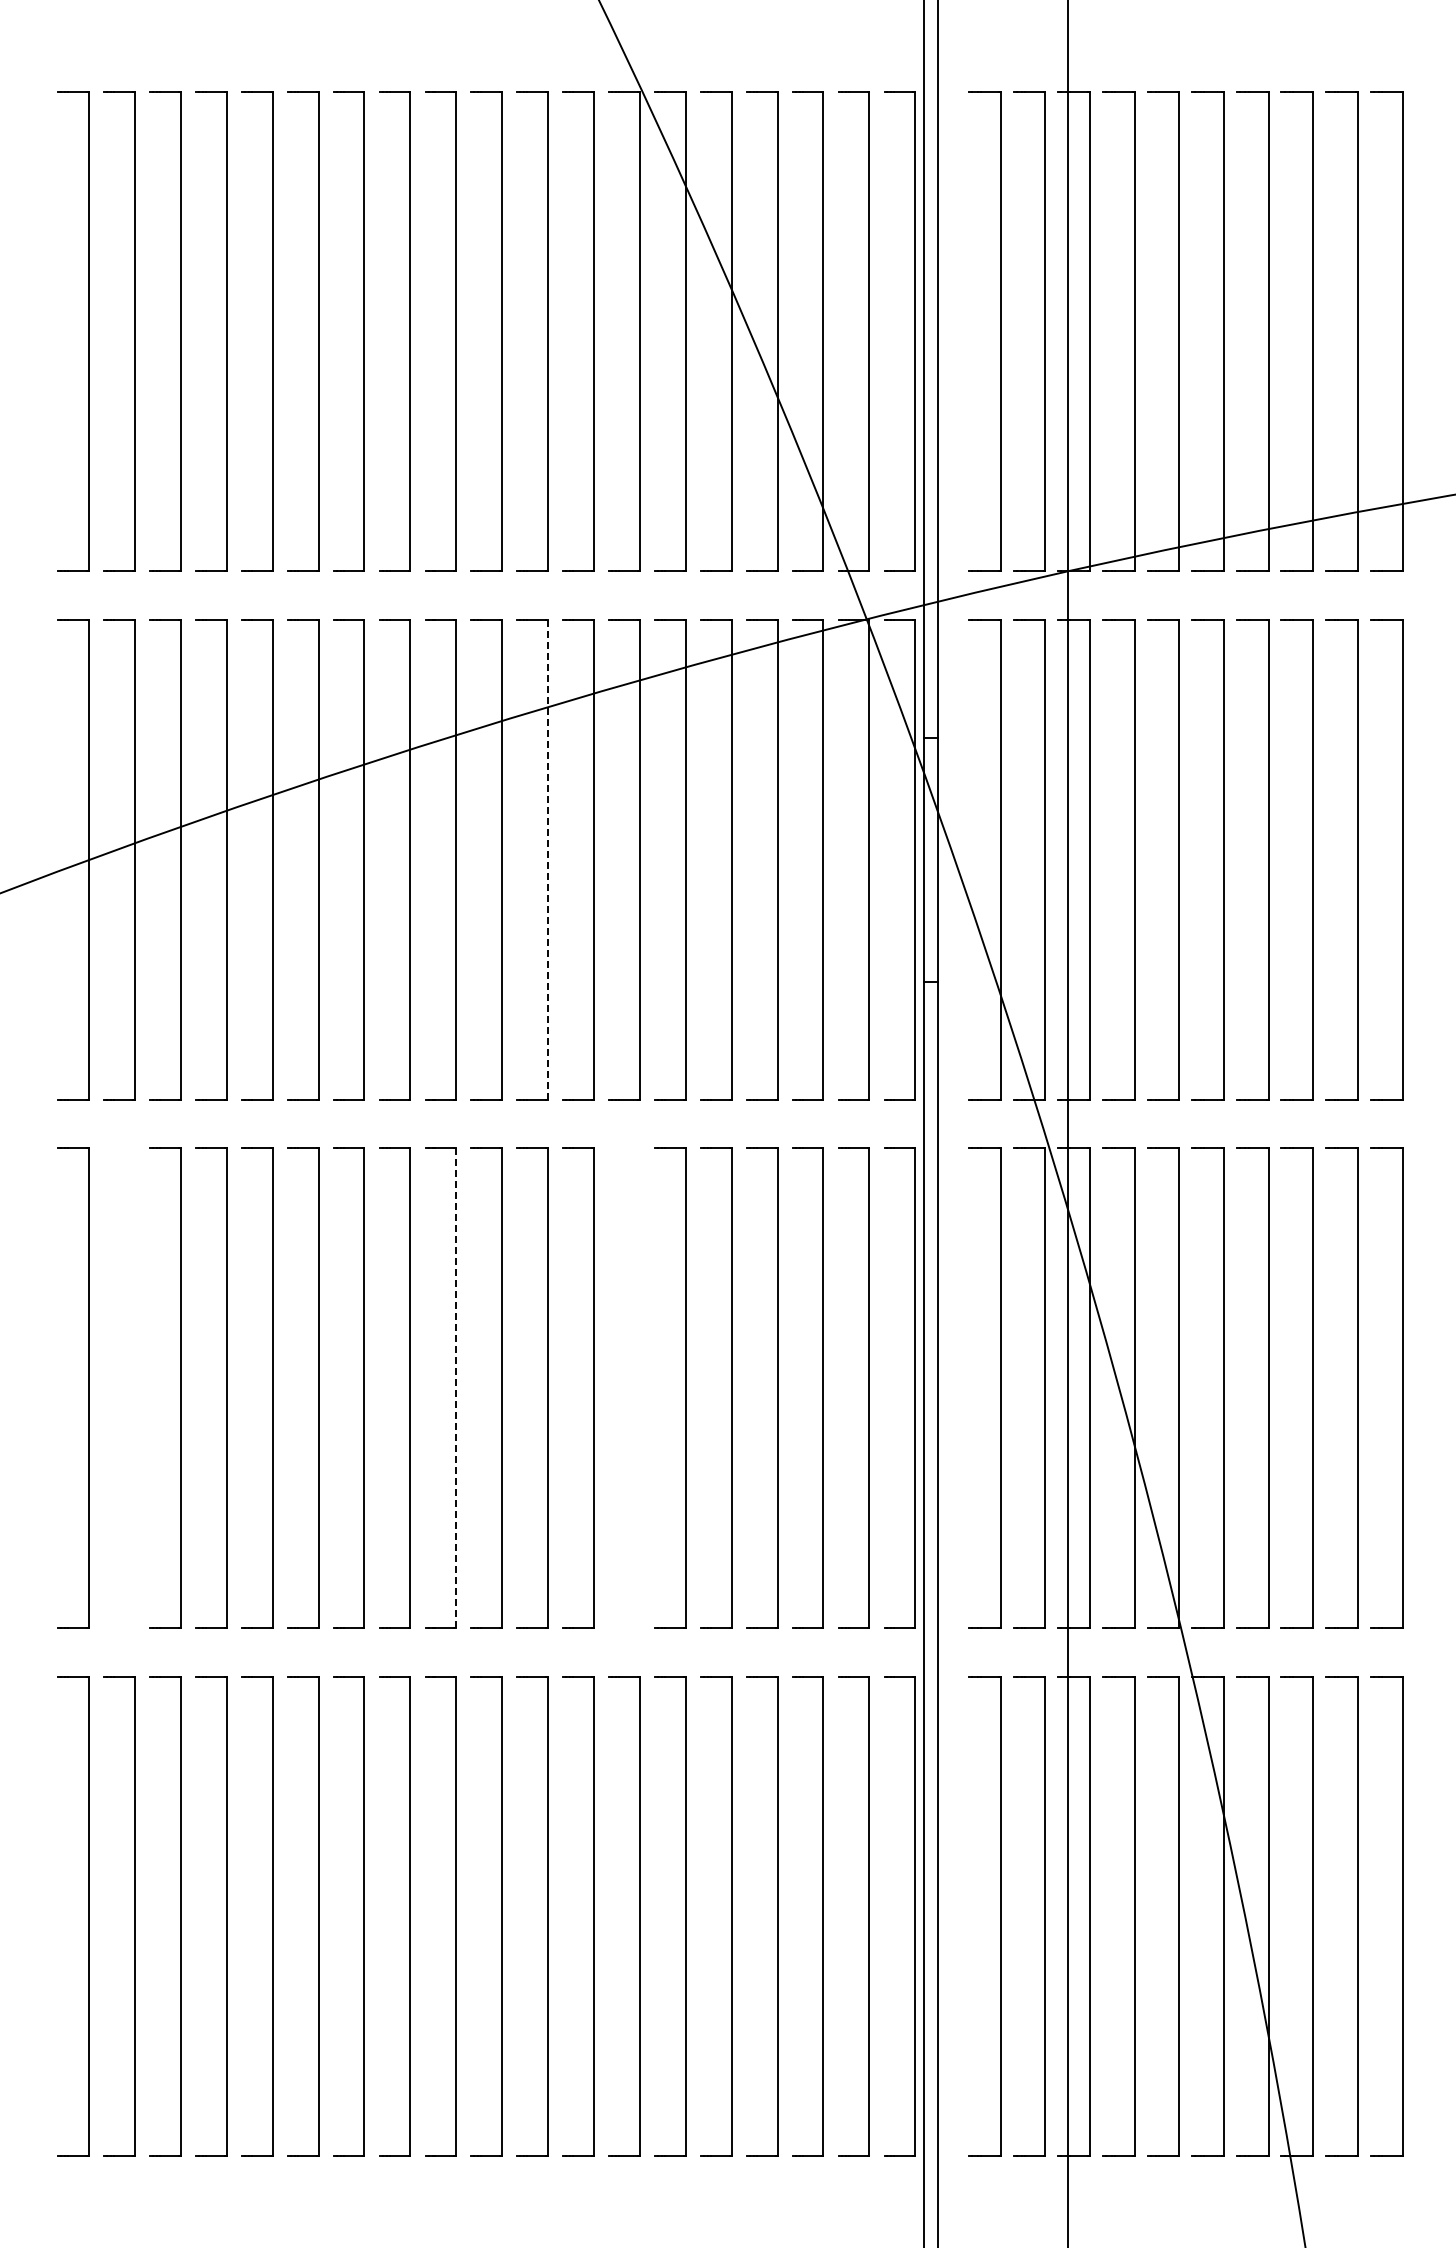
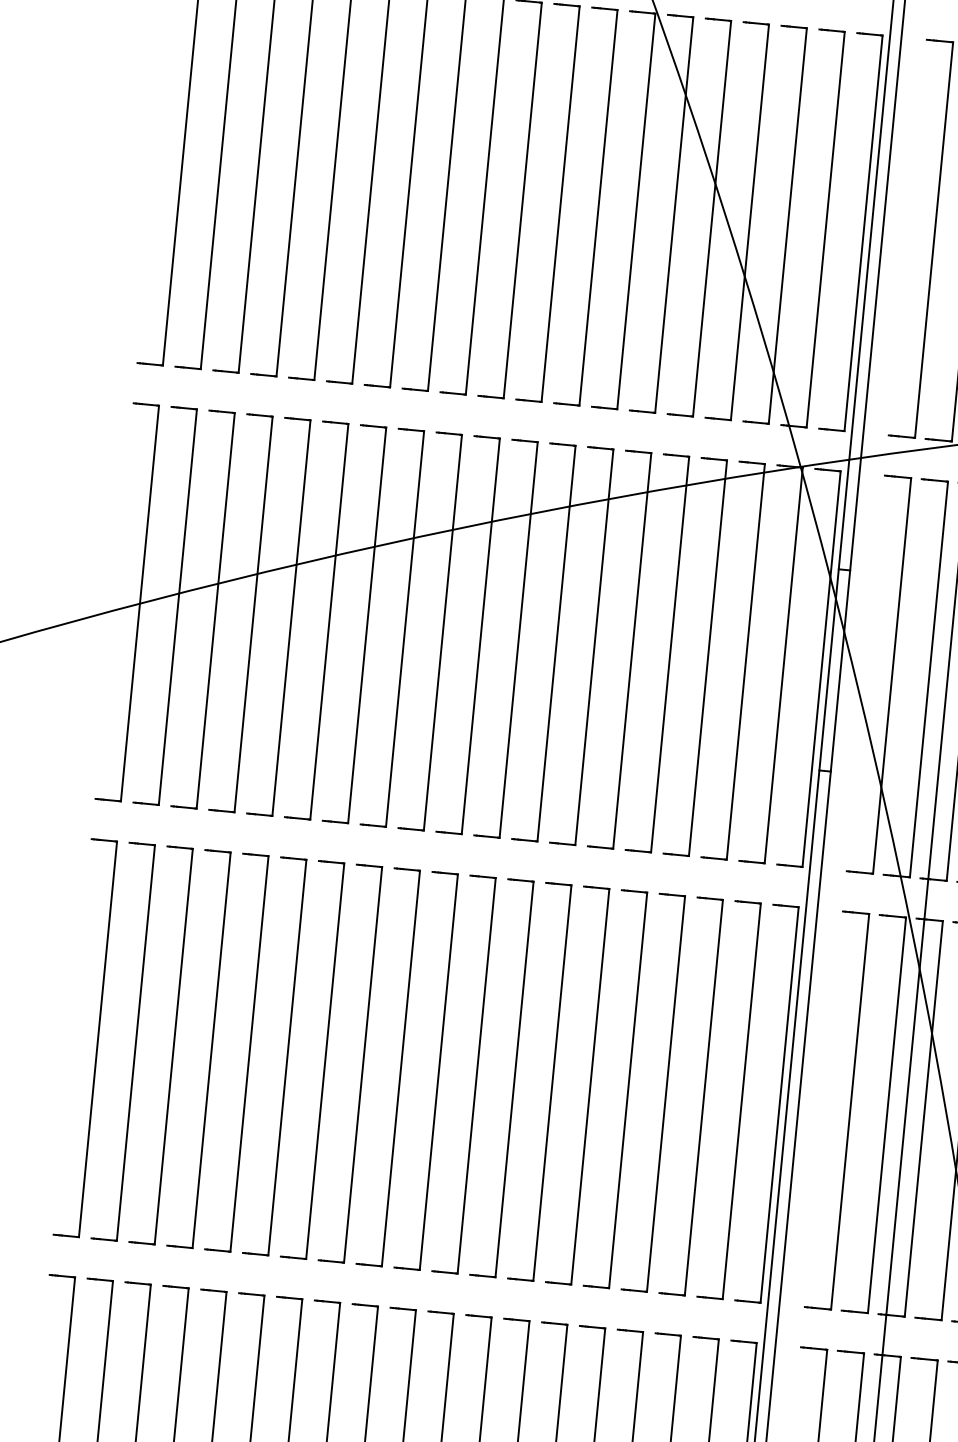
line: (548, 859) -> (519, 639), dashed -> solid
part: (134, 1387) -> (135, 1042), added
part: (639, 1387) -> (552, 1082), added
line: (456, 1388) -> (401, 1068), dashed -> solid

